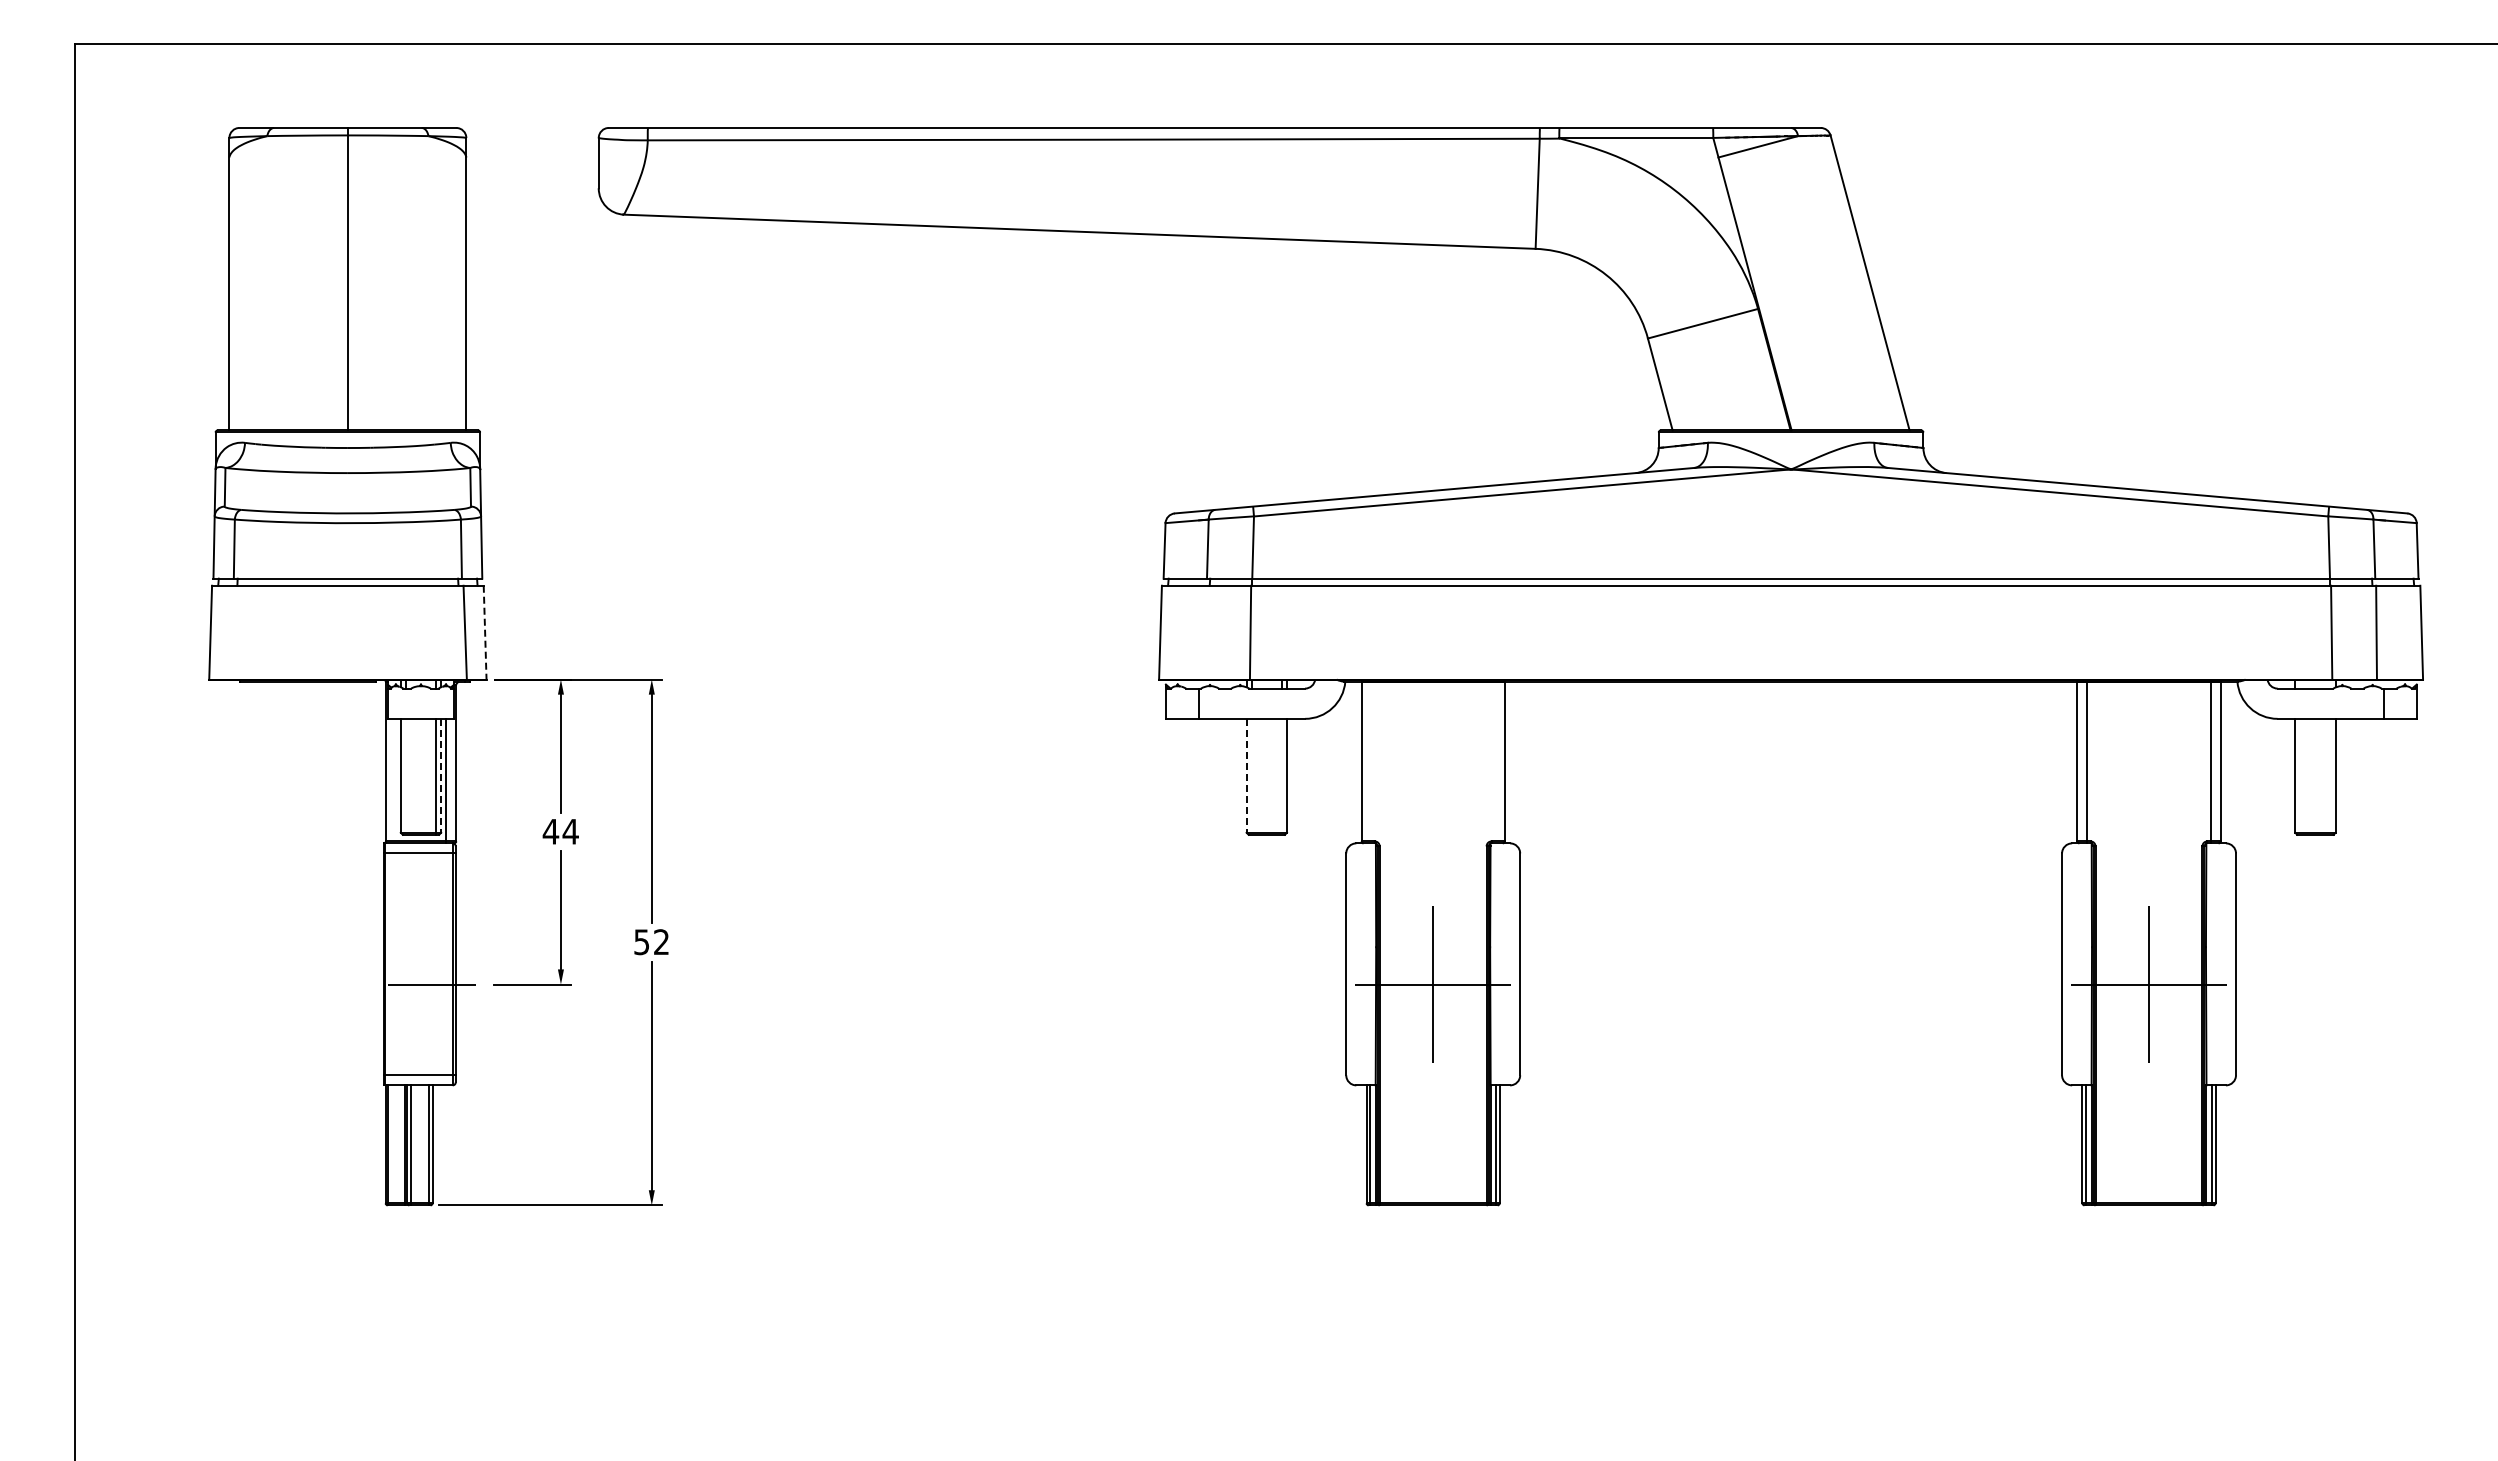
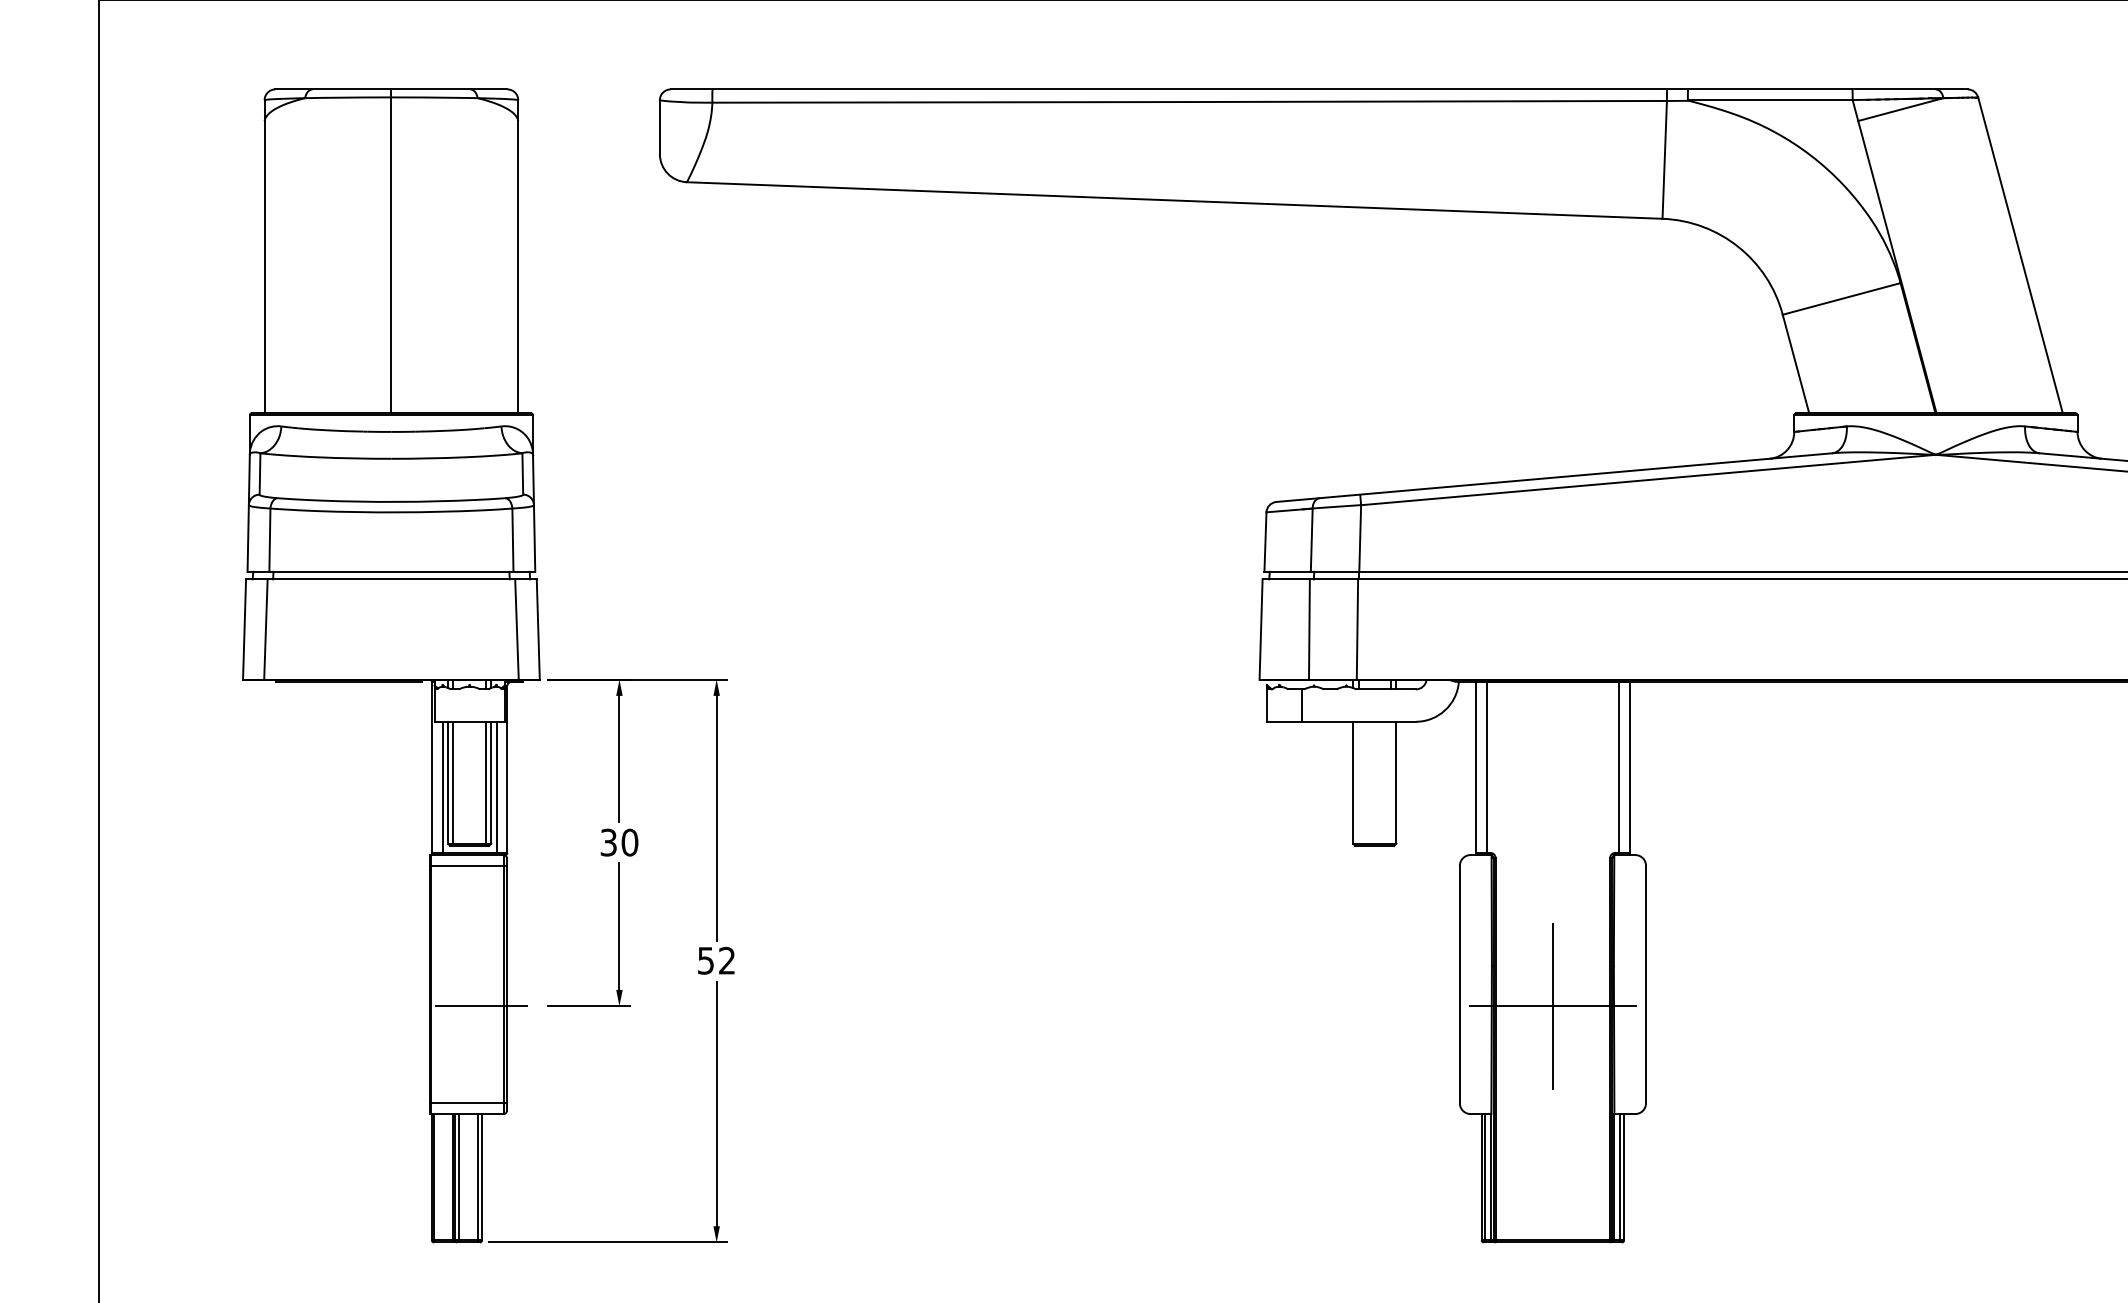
line: (230, 632) -> (265, 629), added
line: (485, 632) -> (538, 629), dashed -> solid
line: (1205, 632) -> (1309, 629), added
line: (1371, 762) -> (1486, 768), added
line: (1494, 762) -> (1618, 768), added
line: (441, 775) -> (491, 782), dashed -> solid
line: (1246, 775) -> (1353, 782), dashed -> solid
line: (405, 776) -> (453, 783), added
line: (395, 780) -> (442, 787), added
text: (560, 831) -> (618, 842), 44 -> 30

